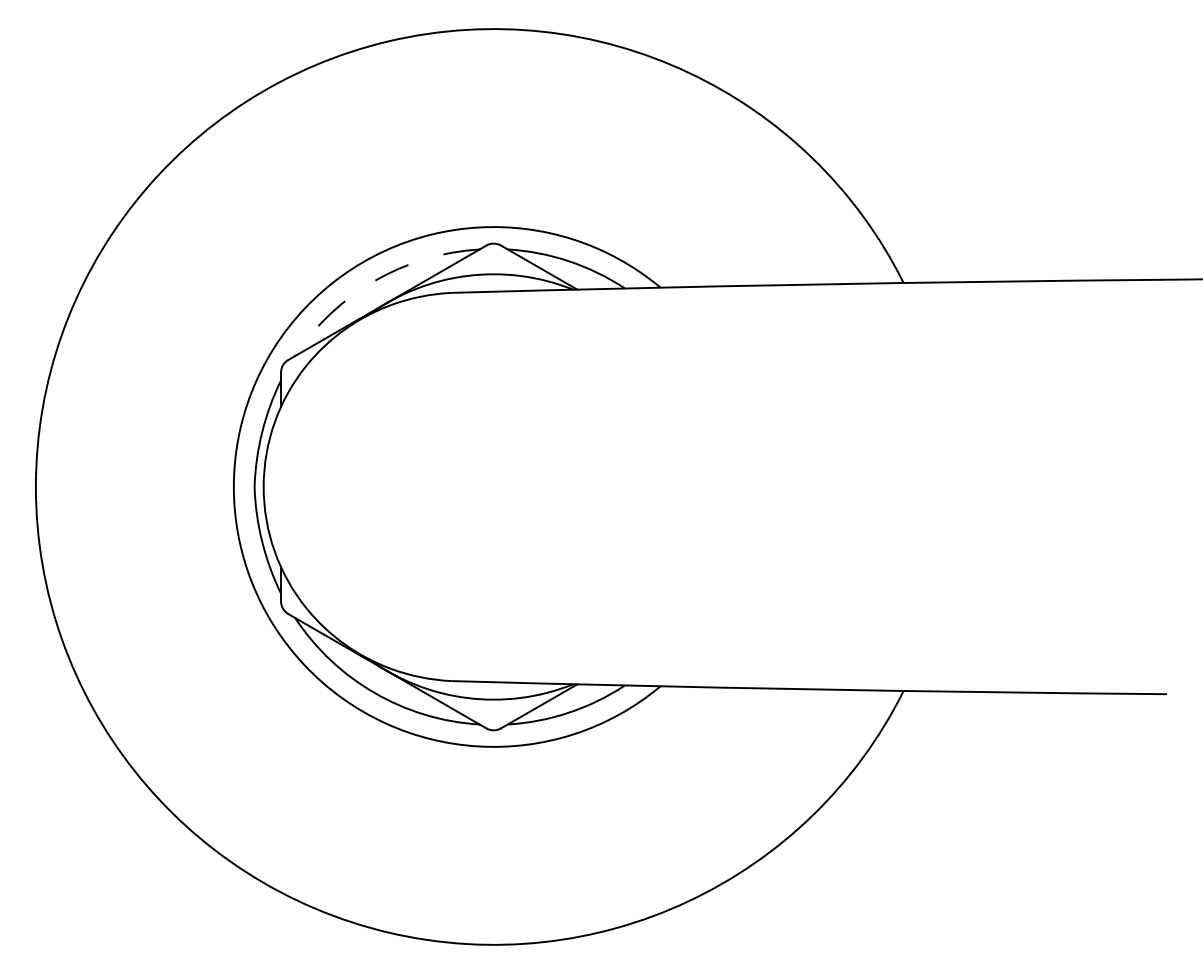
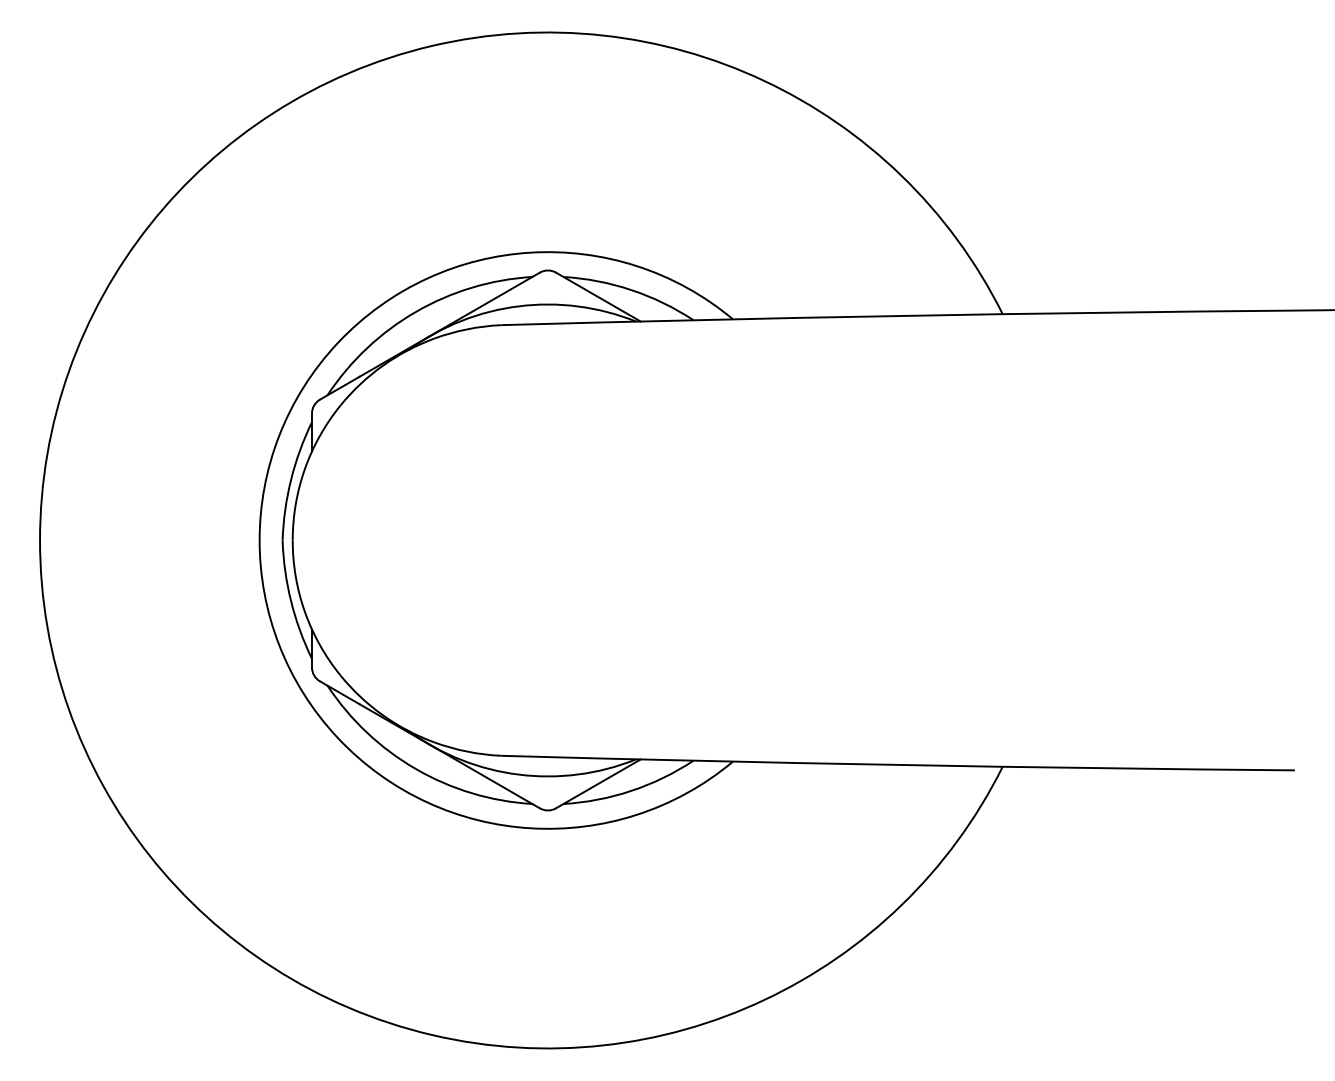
arc: (374, 280) -> (415, 311), dashed -> solid

